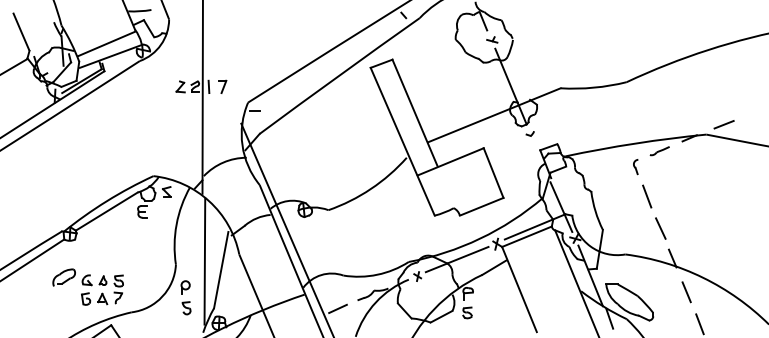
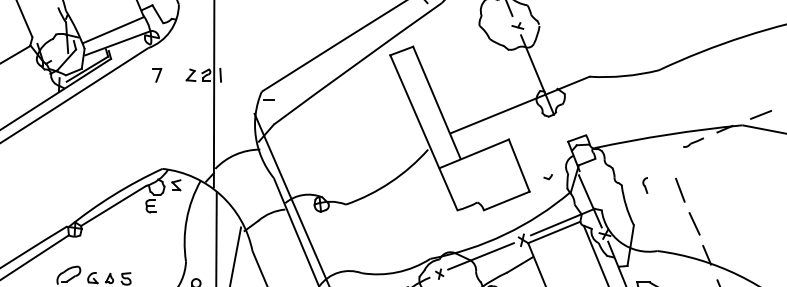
part: (222, 86) -> (157, 74), moved
part: (529, 133) -> (547, 176), moved
part: (635, 167) -> (645, 186), moved

